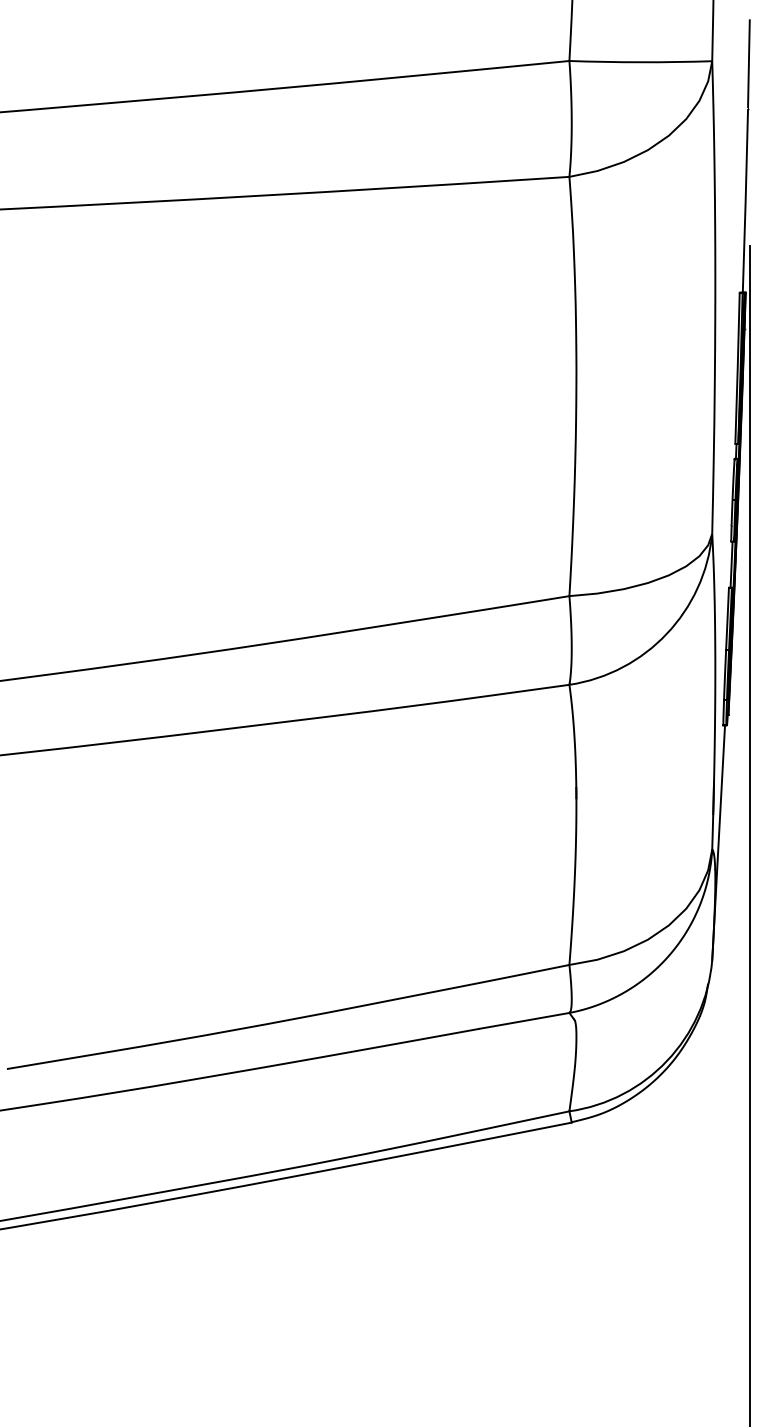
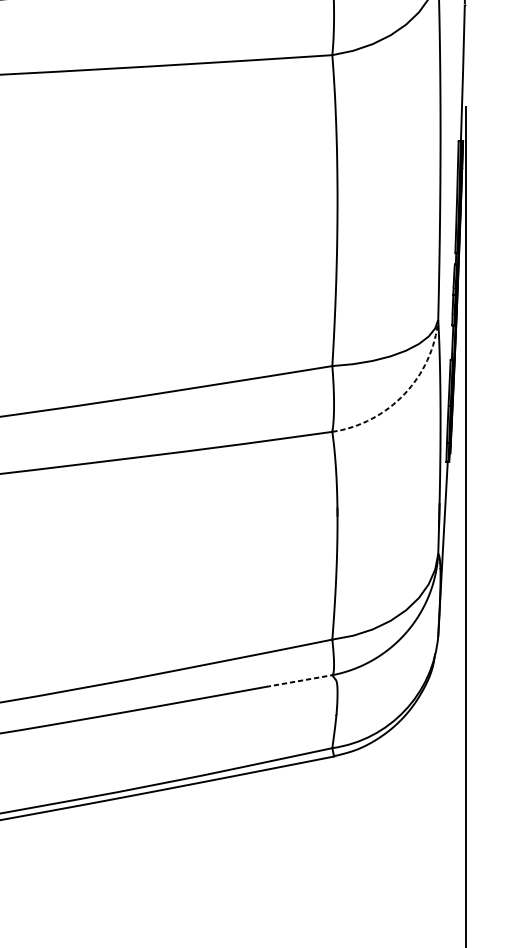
arc: (666, 633) -> (404, 393), solid -> dashed
line: (524, 1020) -> (299, 680), solid -> dashed

